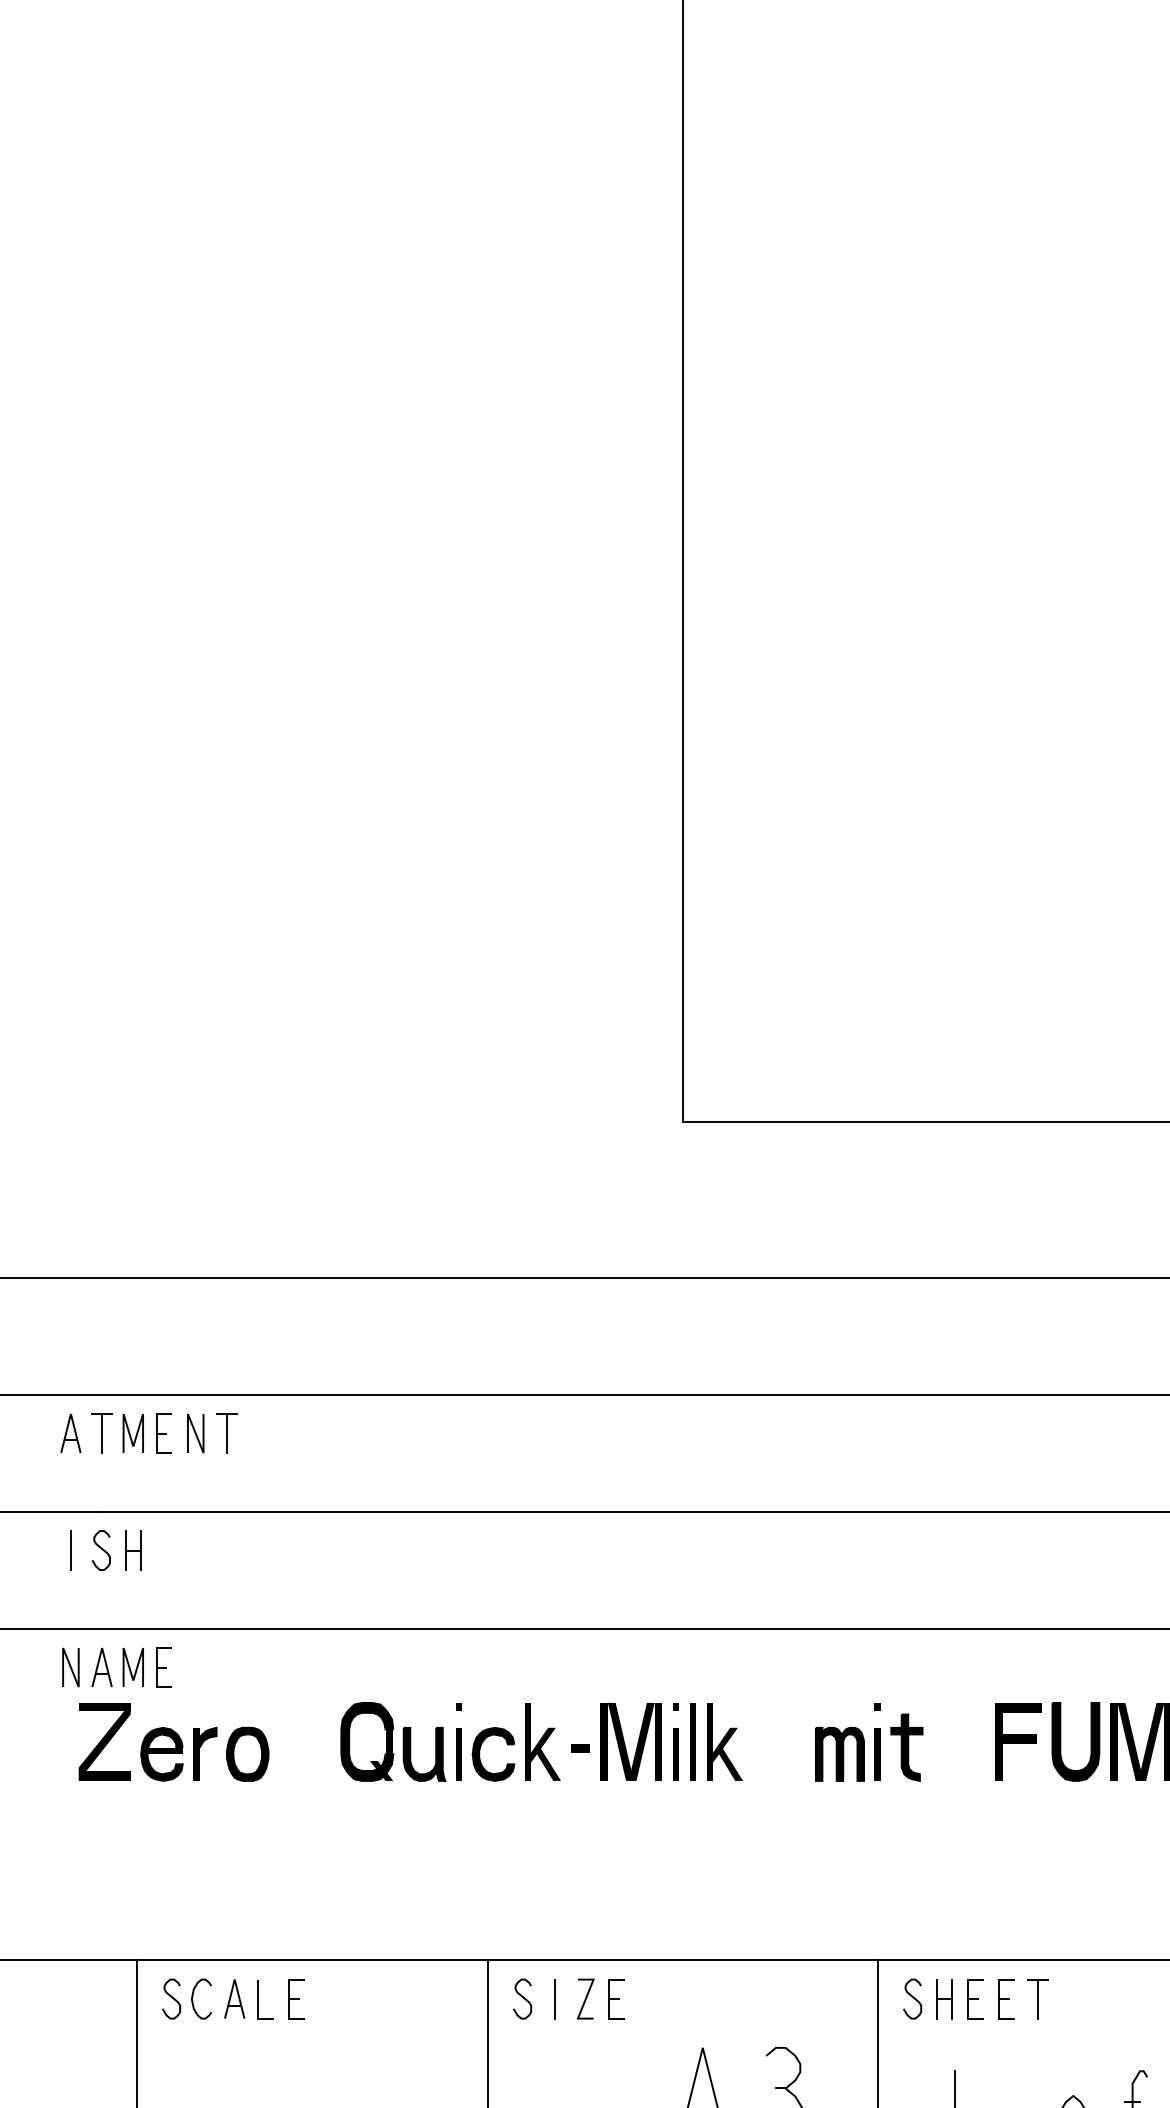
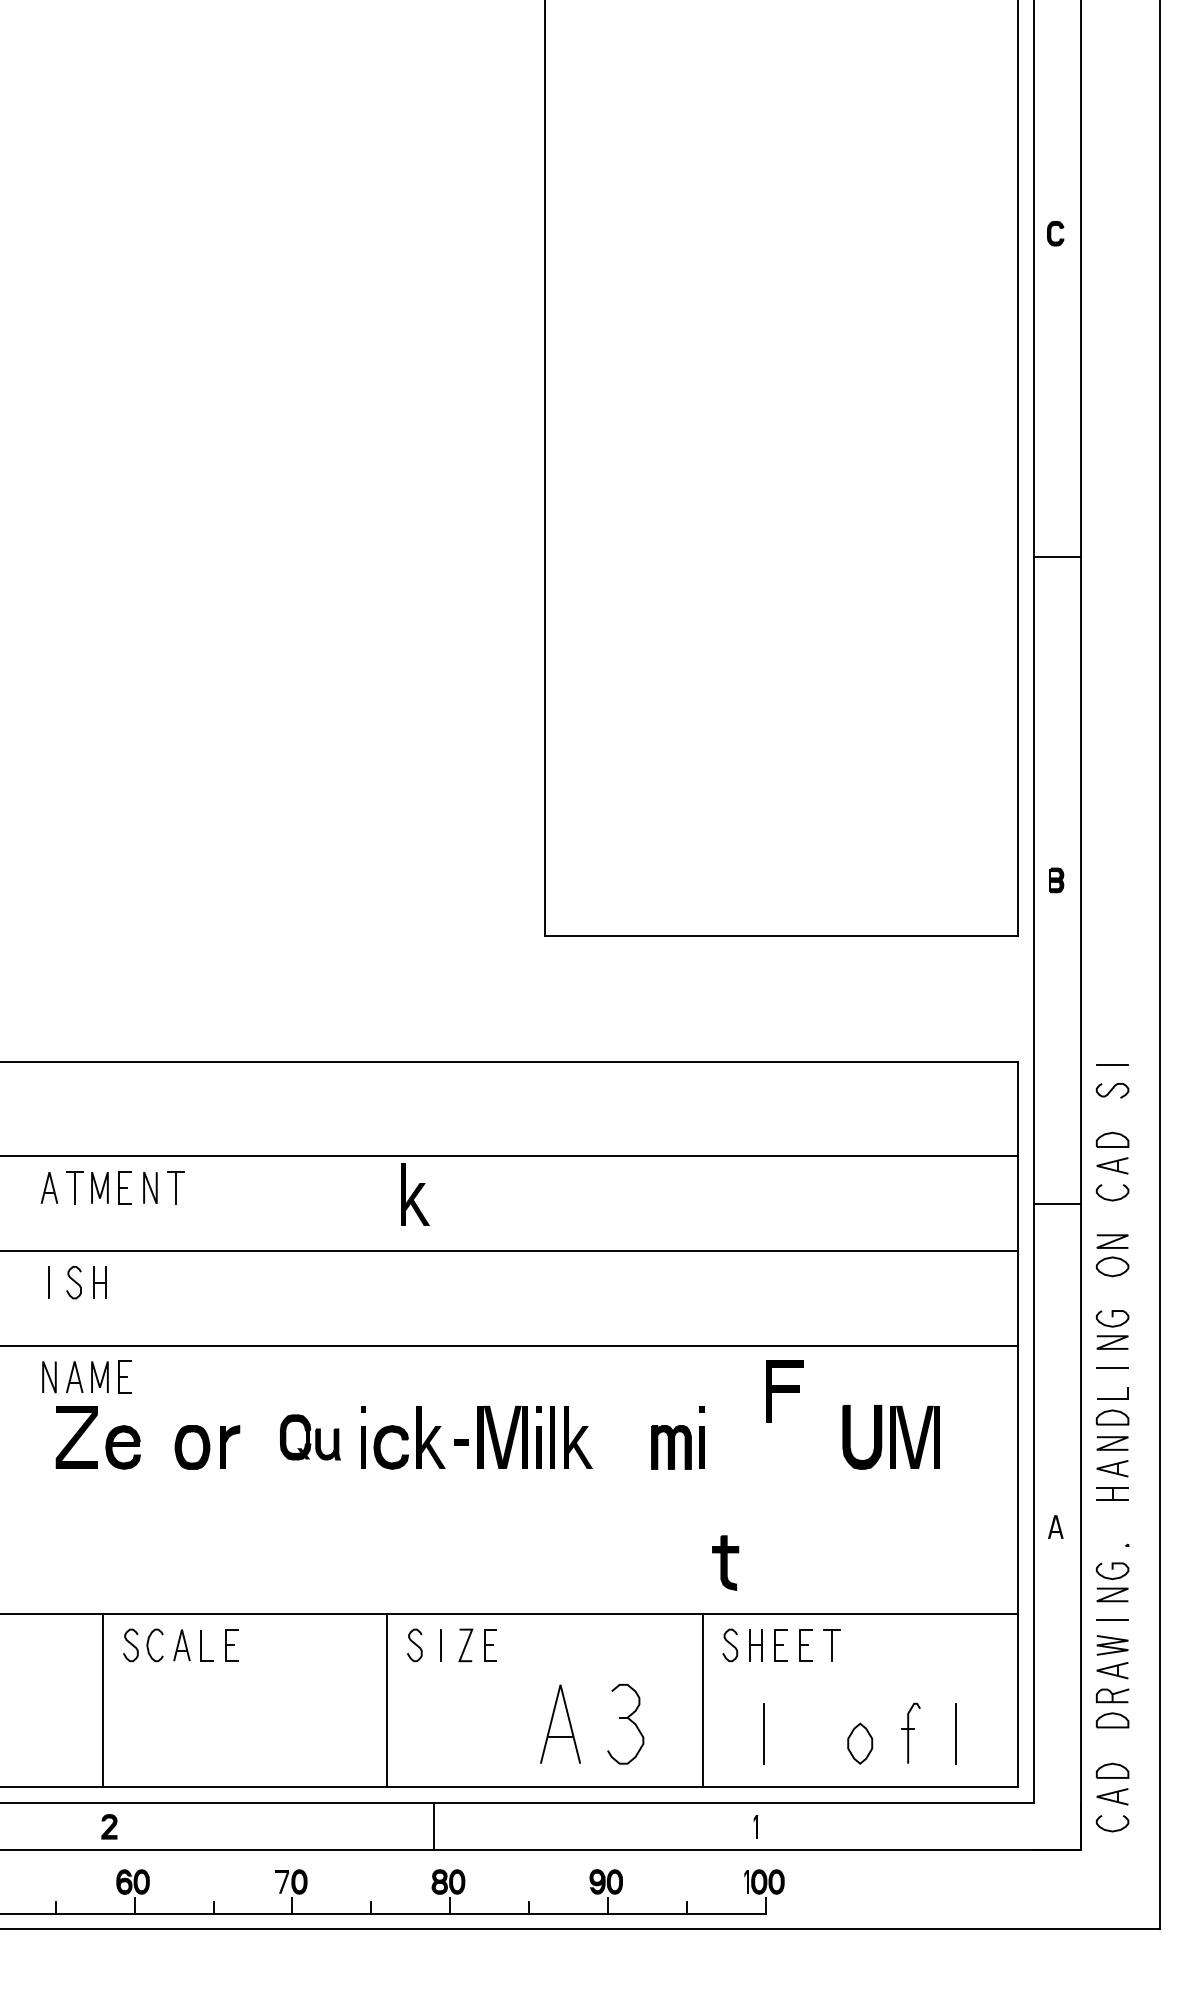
part: (523, 1441) -> (415, 1194), added
part: (393, 1742) -> (310, 1437), size x0.7
part: (1018, 1742) -> (784, 1391), moved
part: (906, 1746) -> (725, 1562), moved
part: (205, 1753) -> (230, 1446), moved

